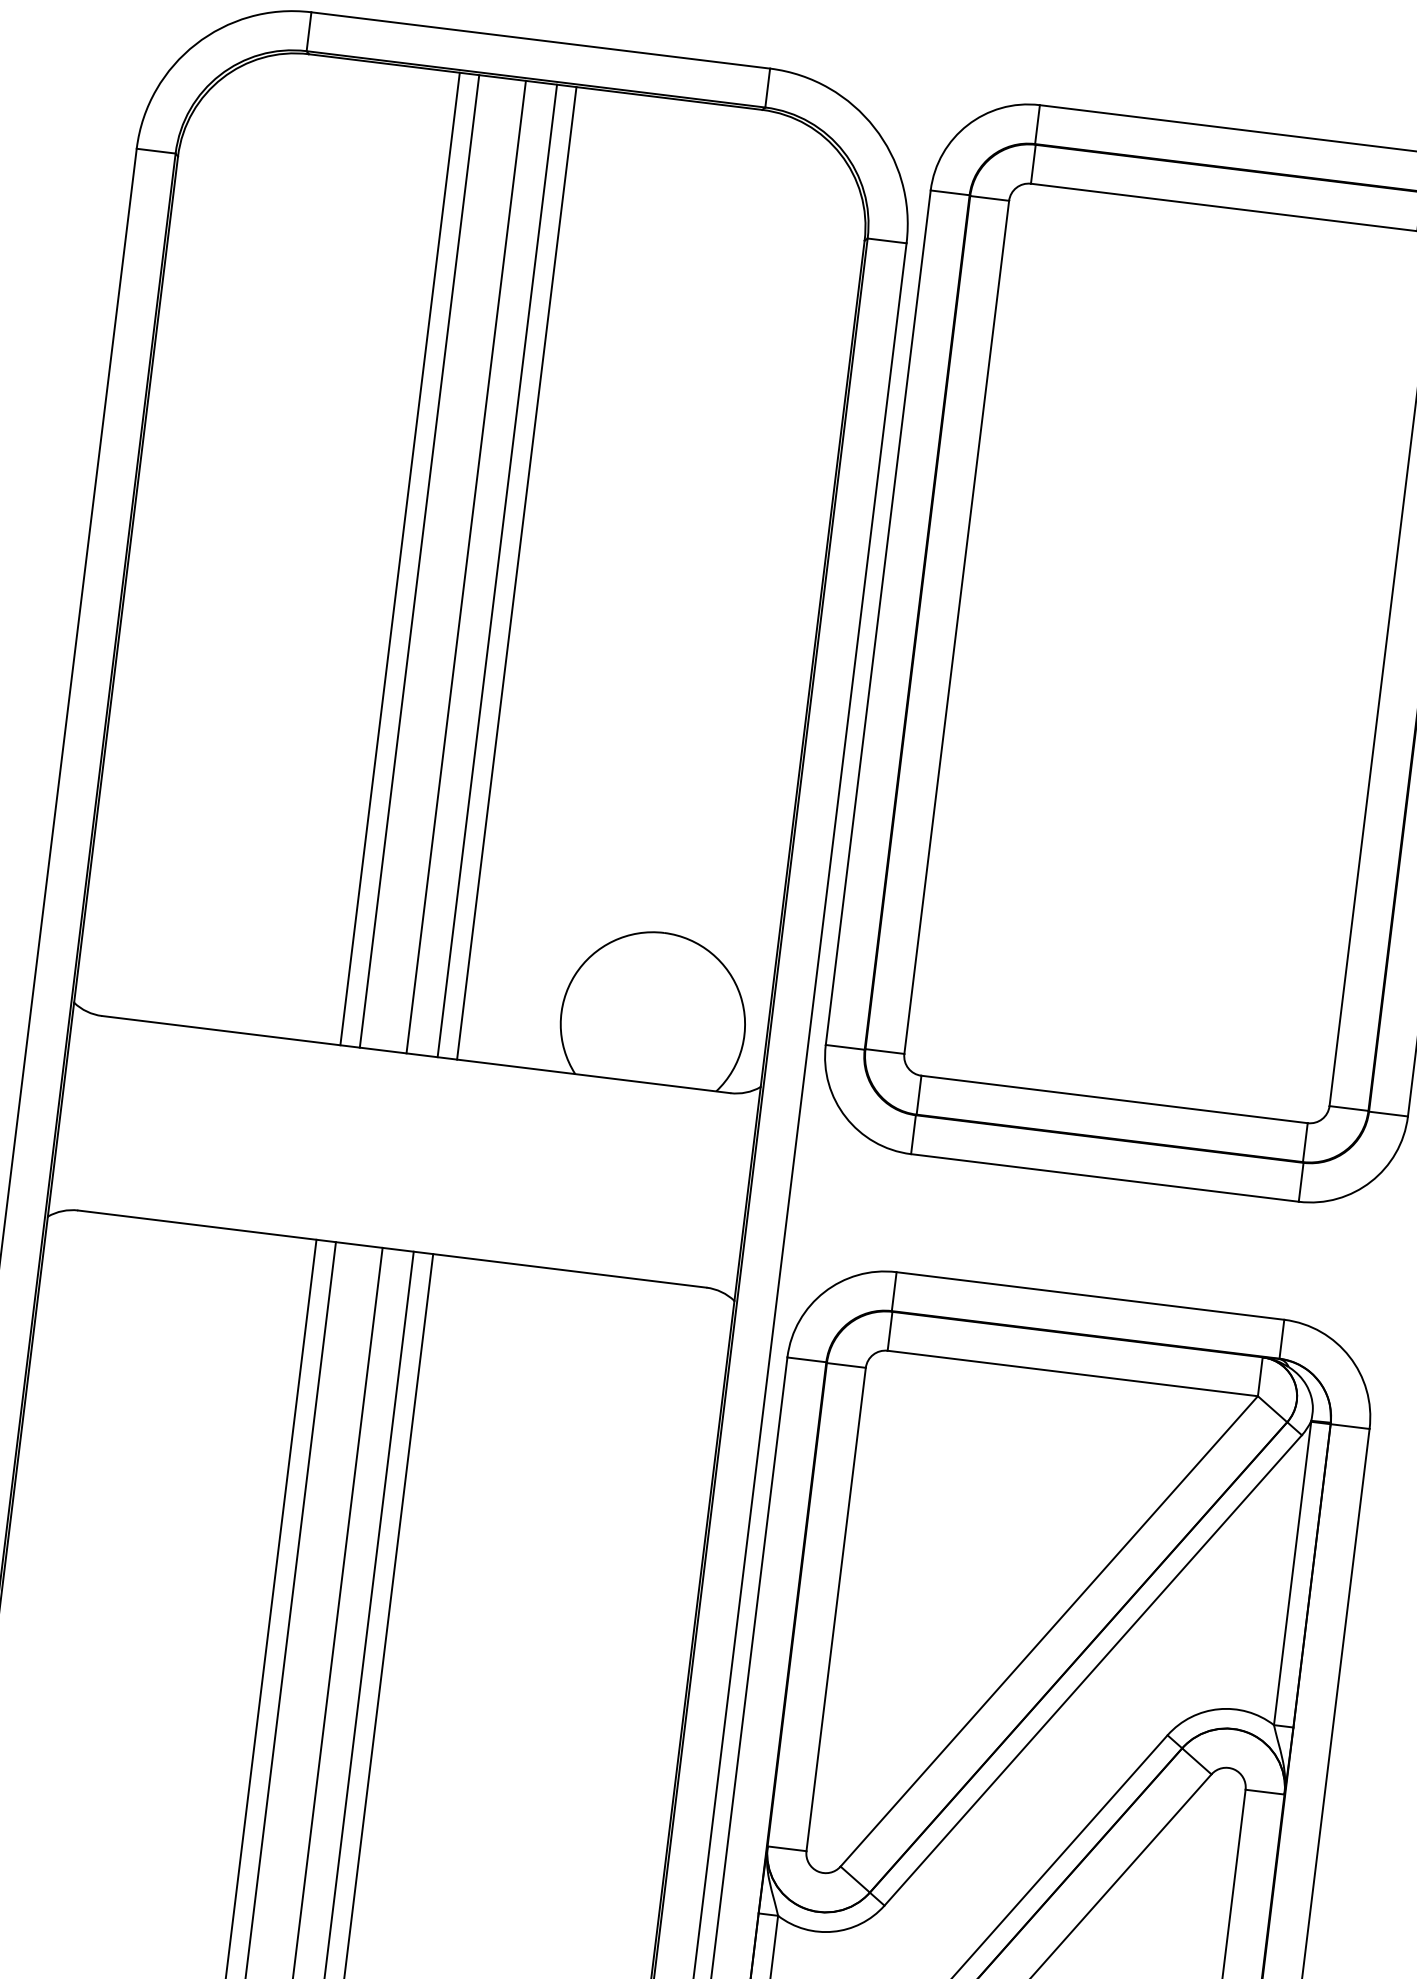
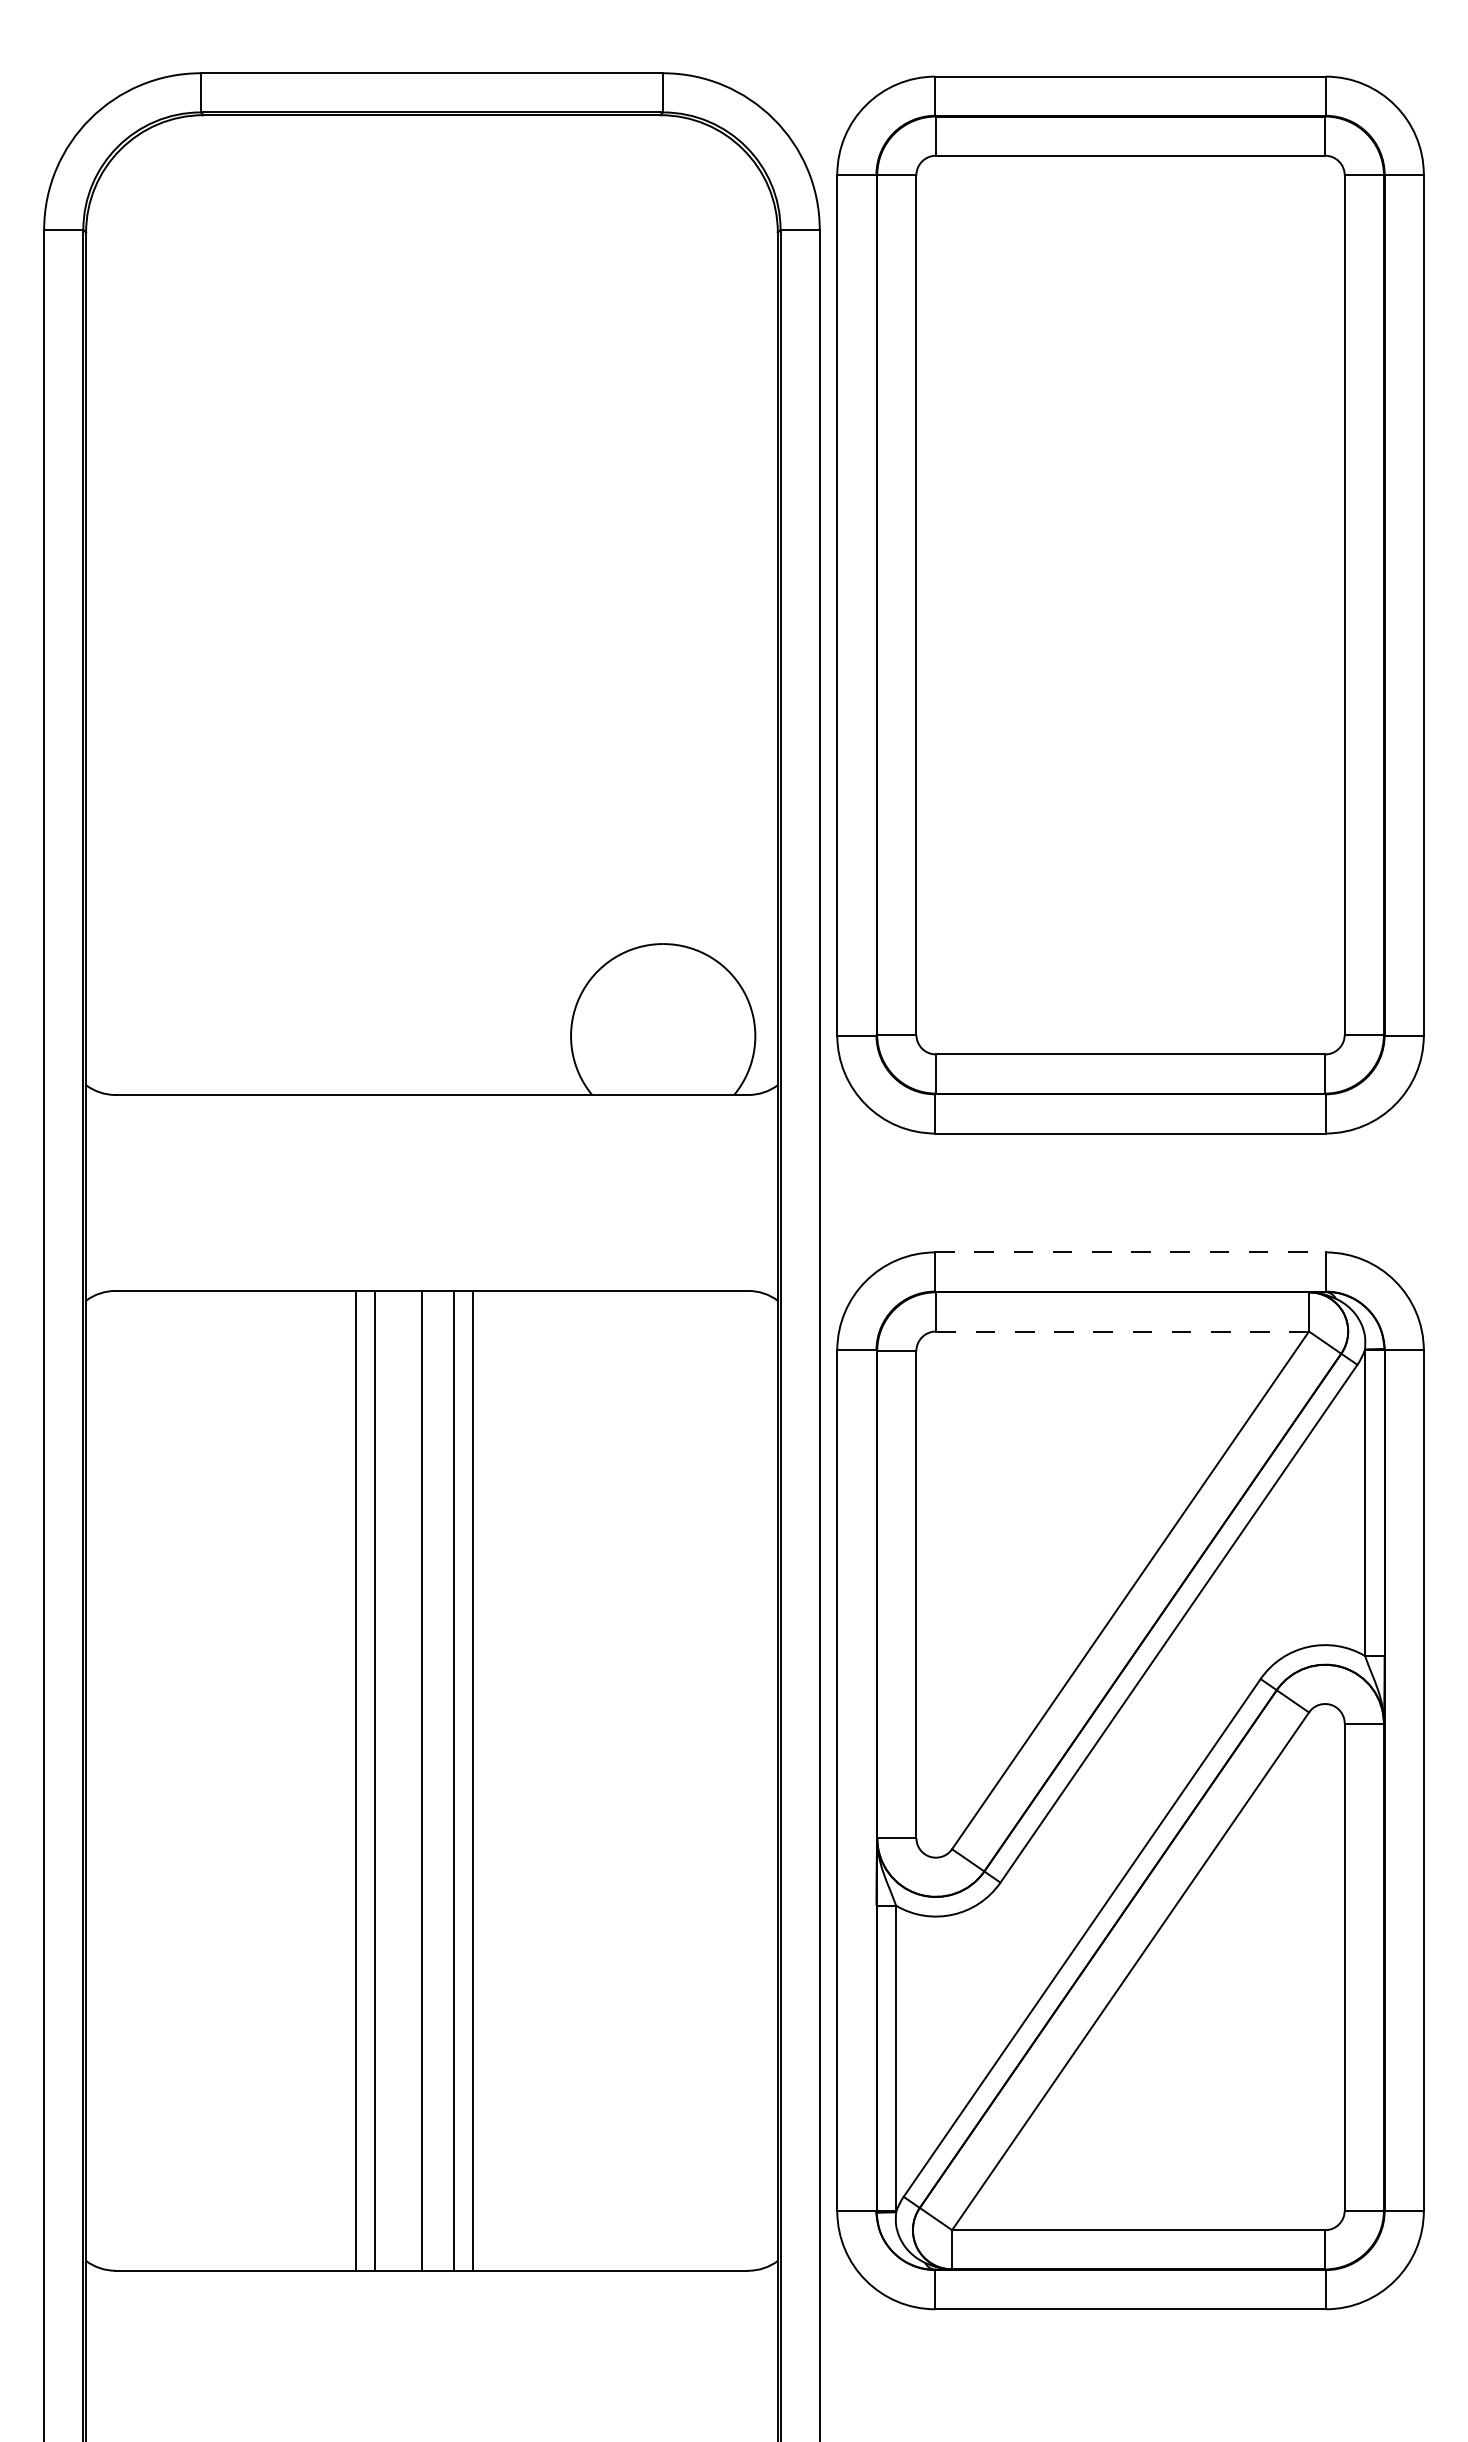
line: (400, 558) -> (355, 604), removed
line: (419, 560) -> (375, 604), removed
line: (466, 566) -> (422, 604), removed
line: (497, 570) -> (453, 604), removed
line: (517, 572) -> (473, 604), removed
line: (1091, 1296) -> (1131, 1252), solid -> dashed
line: (1072, 1373) -> (1122, 1331), solid -> dashed

